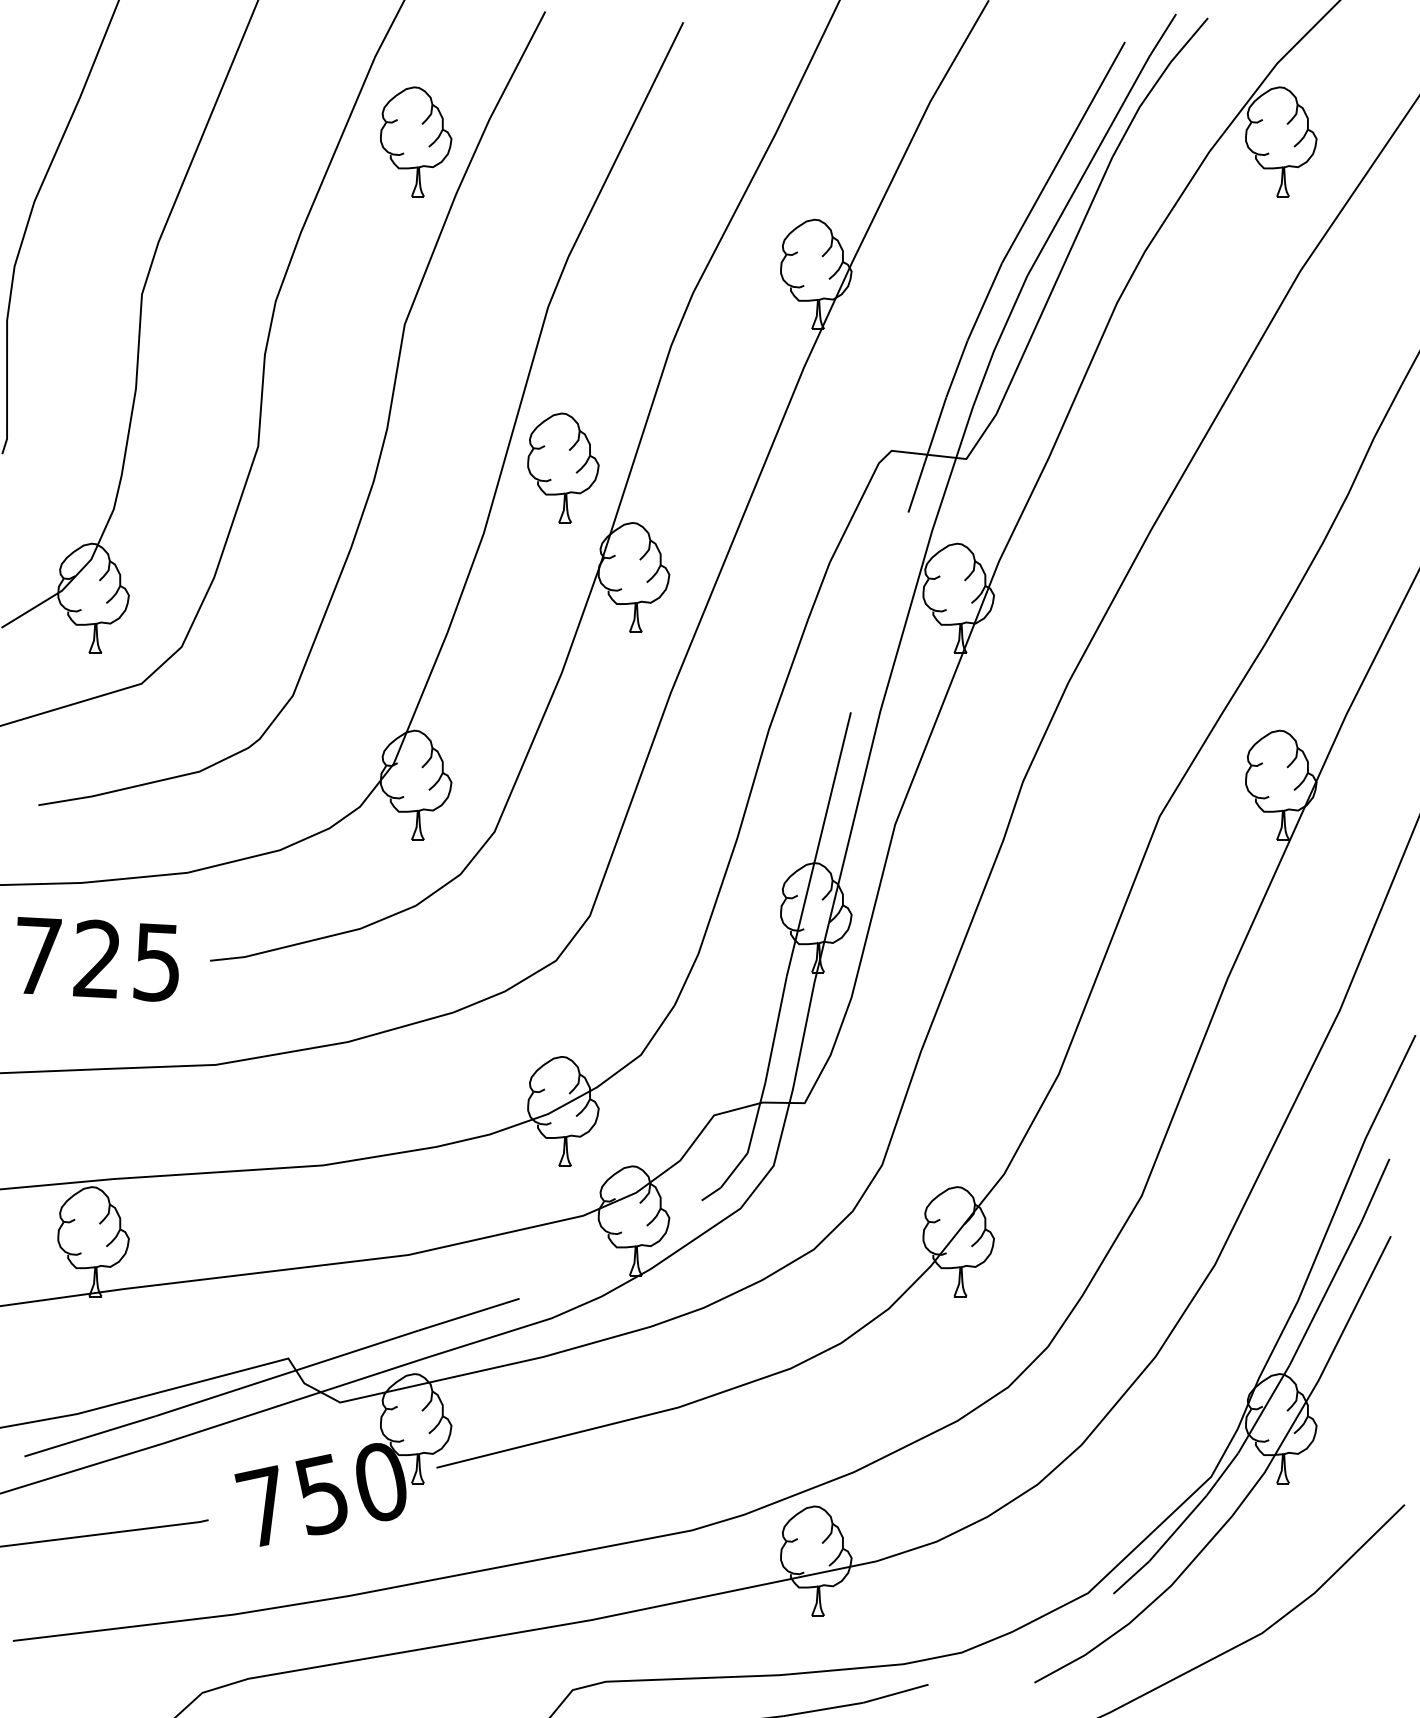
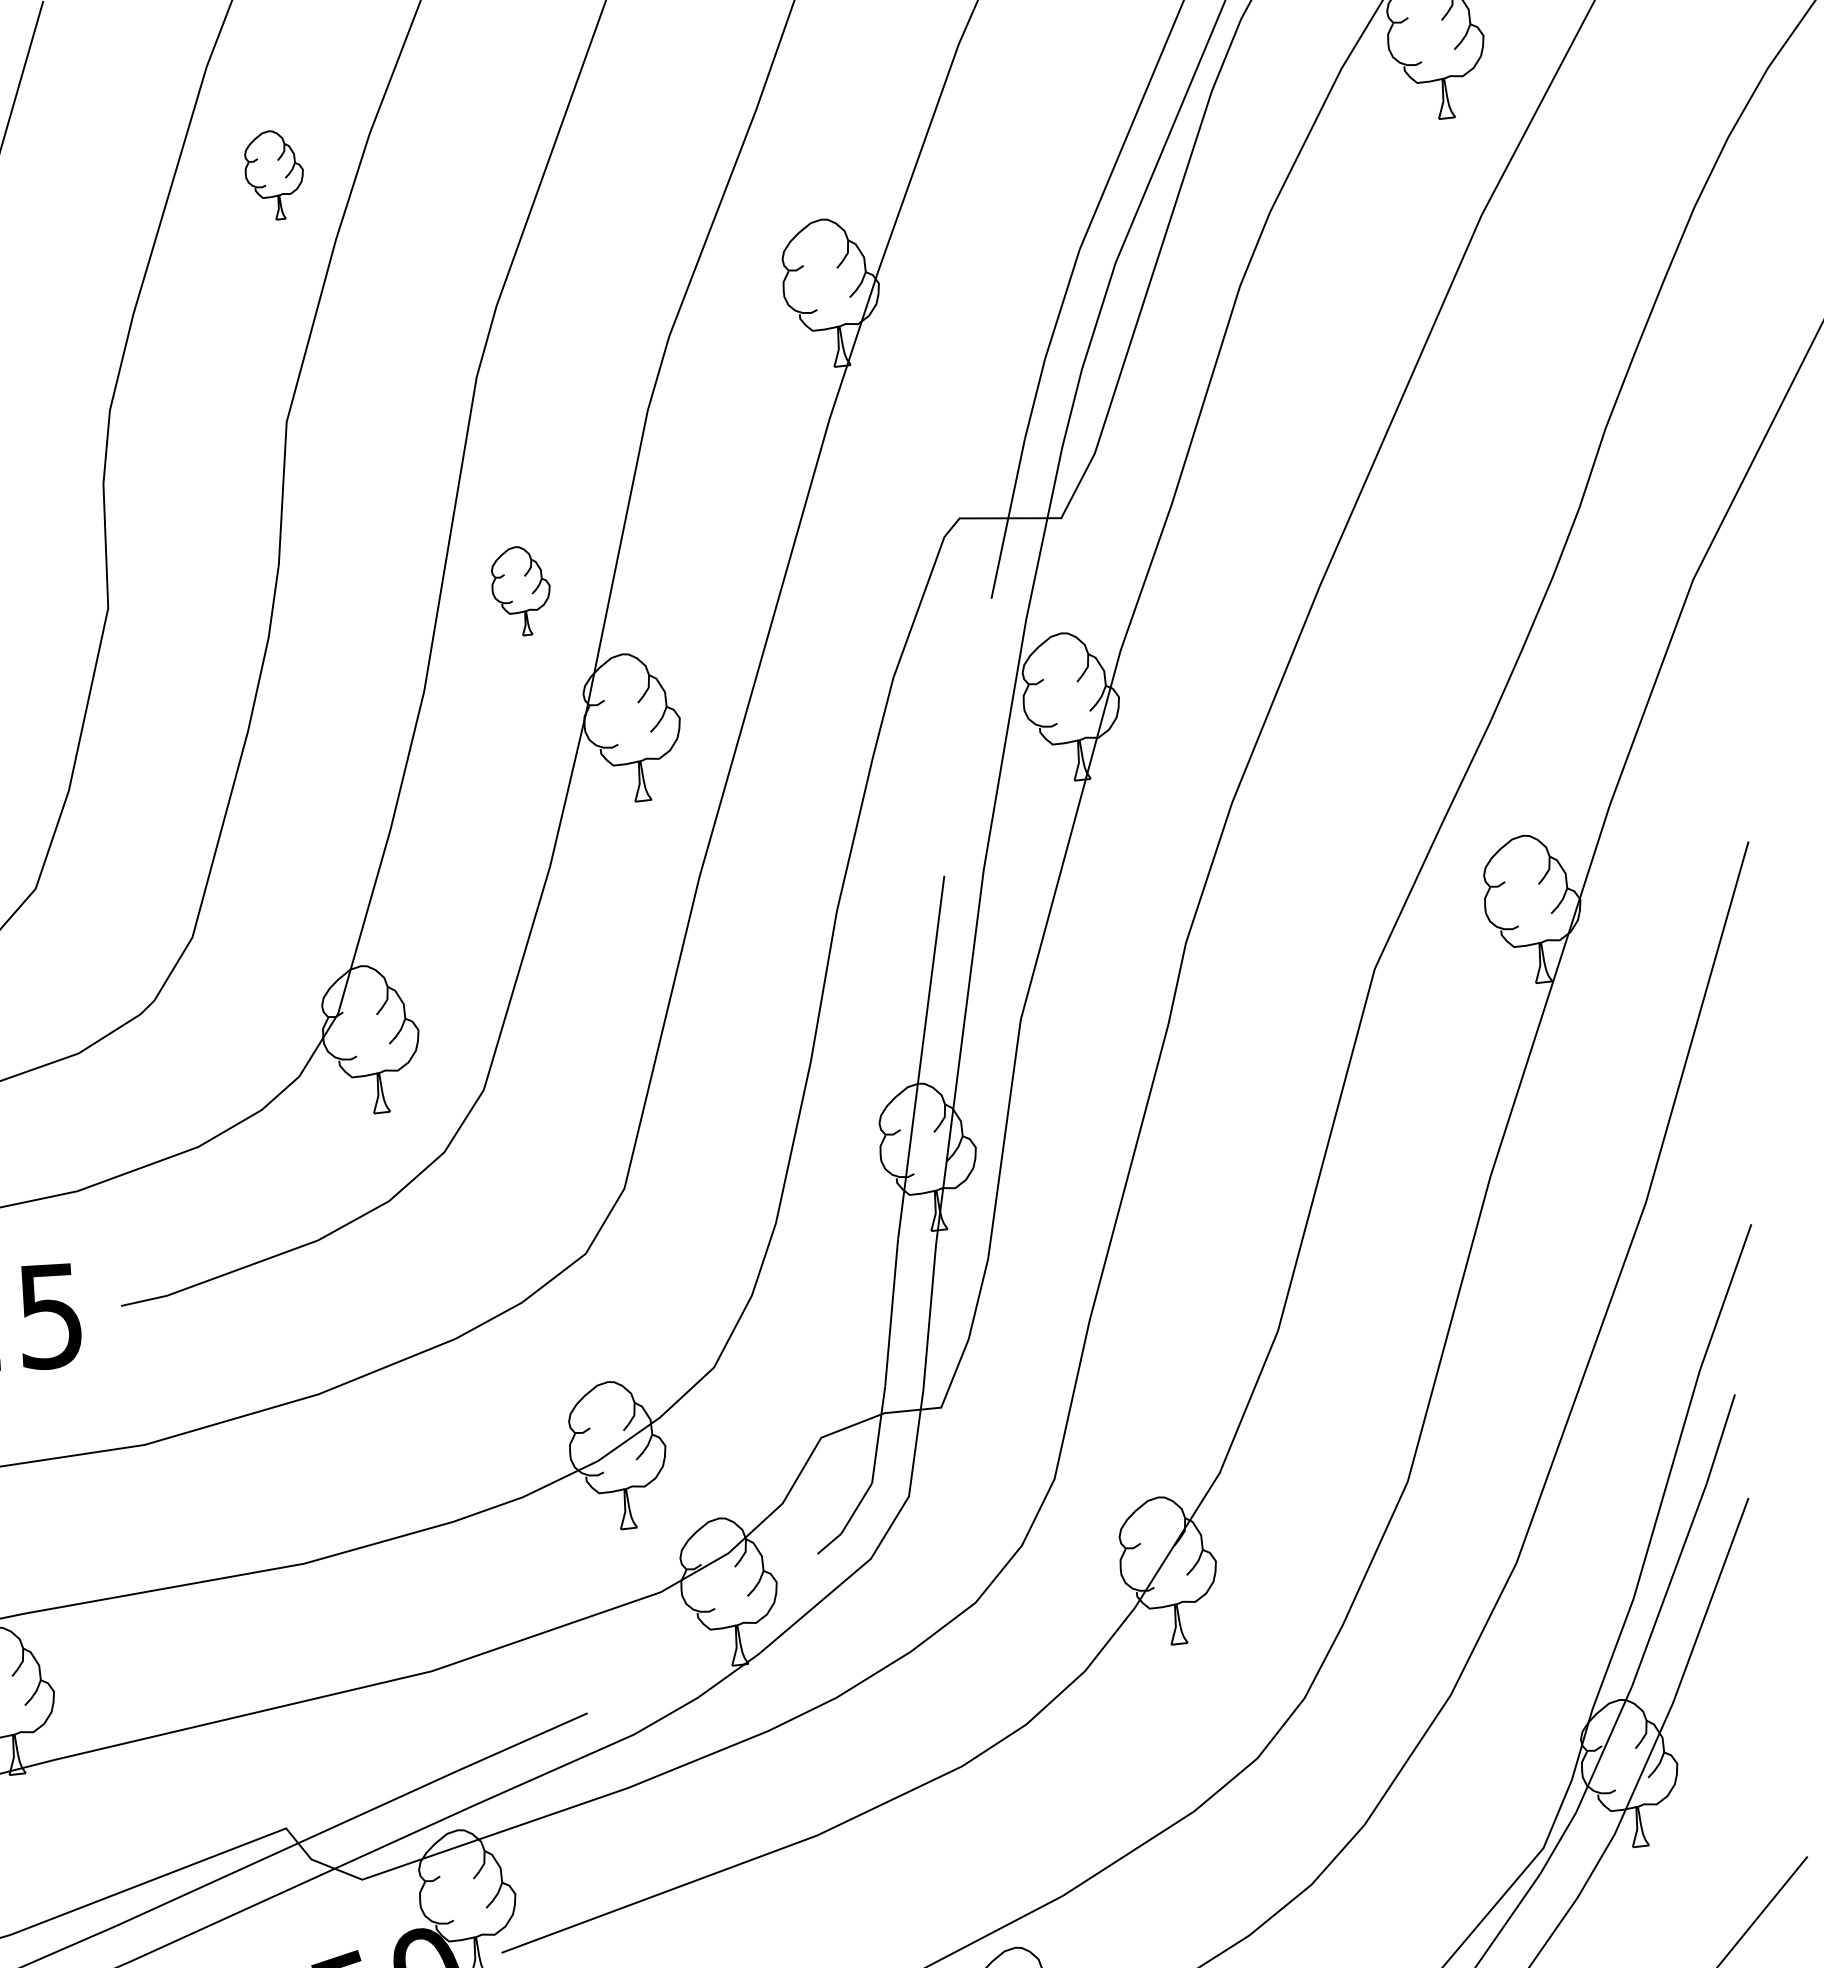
part: (416, 141) -> (274, 174), size x0.6
part: (563, 467) -> (521, 590), size x0.6

